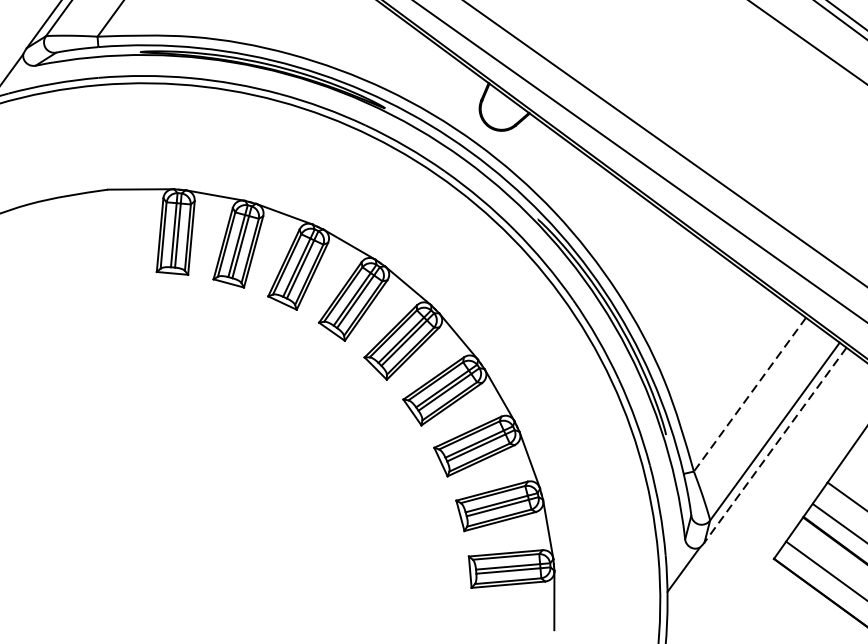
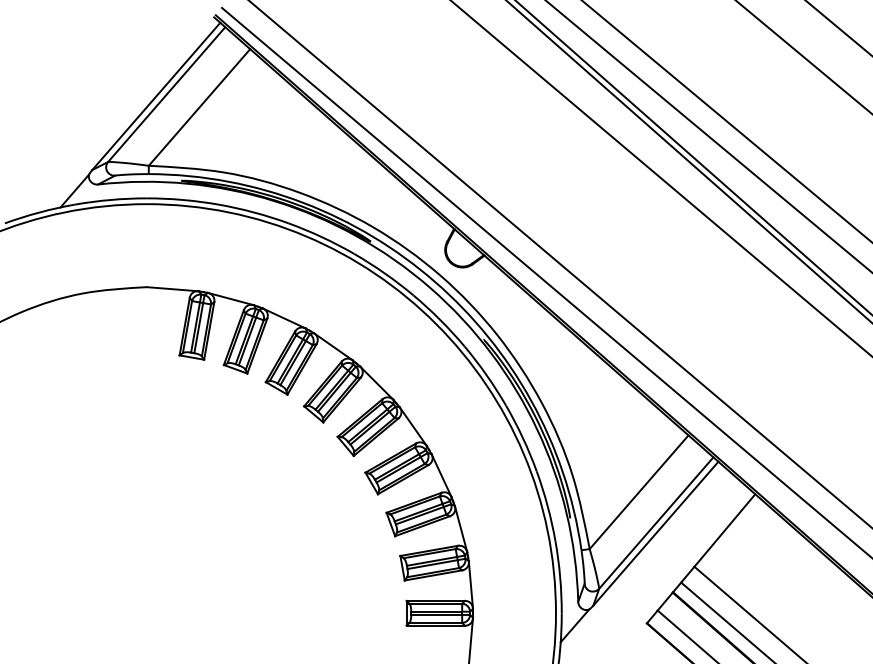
line: (749, 395) -> (638, 492), dashed -> solid
line: (775, 446) -> (655, 534), dashed -> solid

